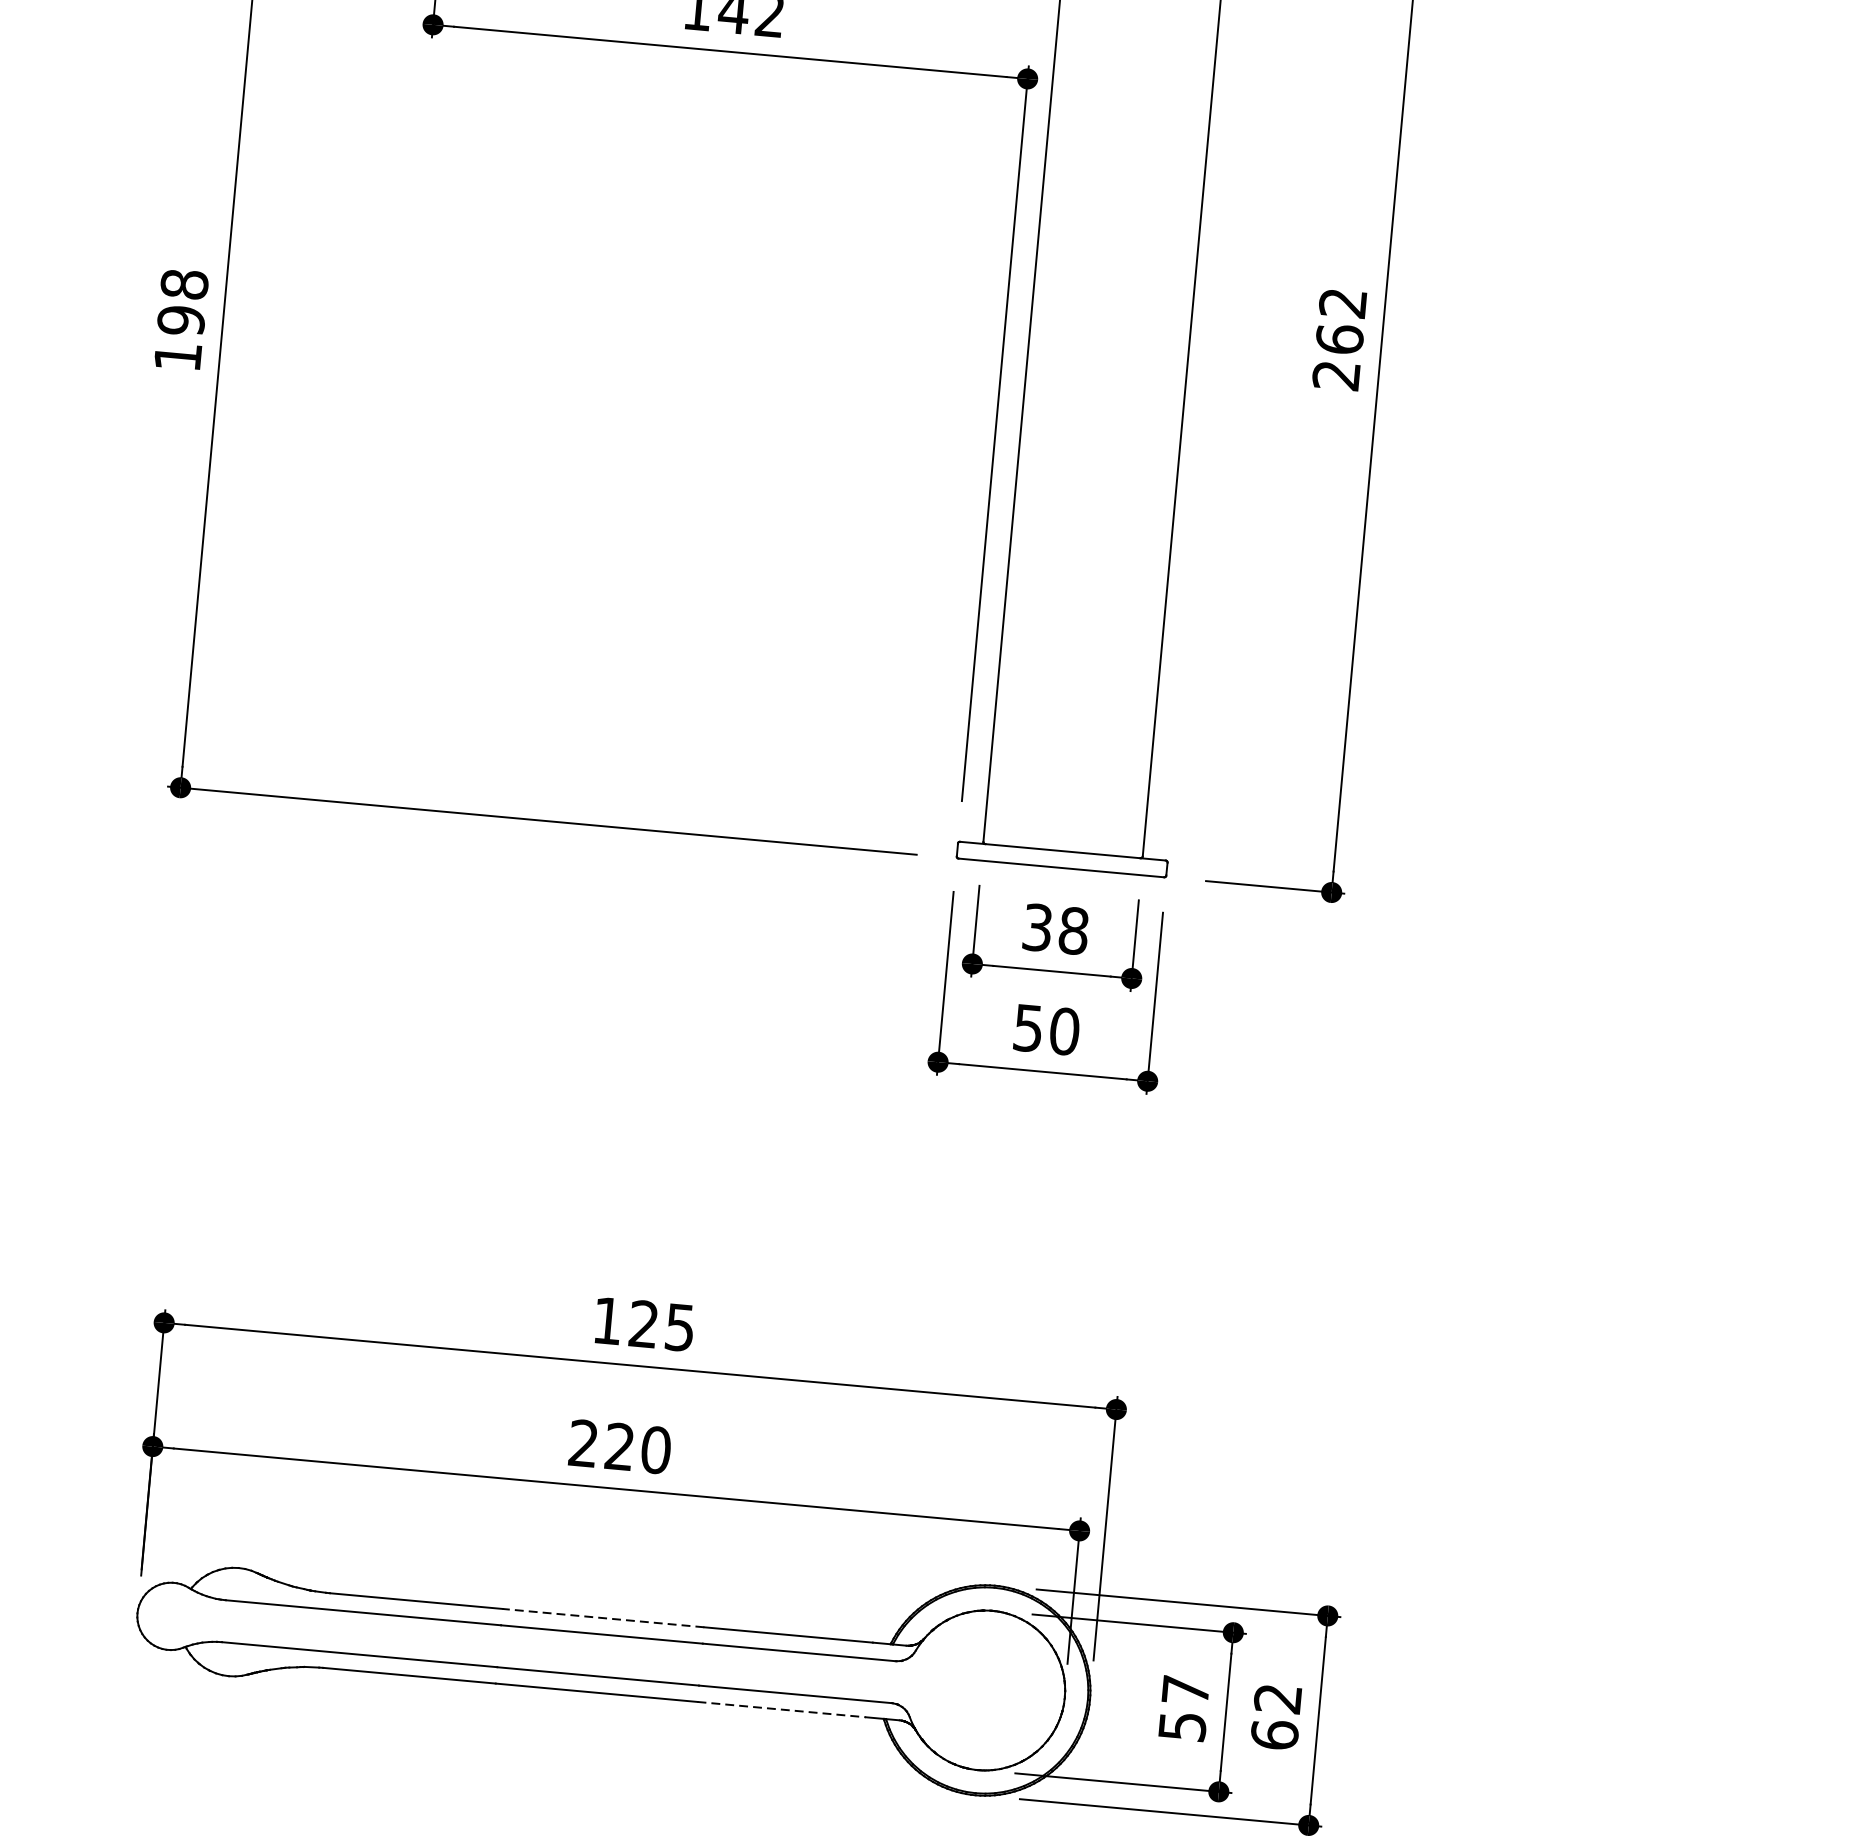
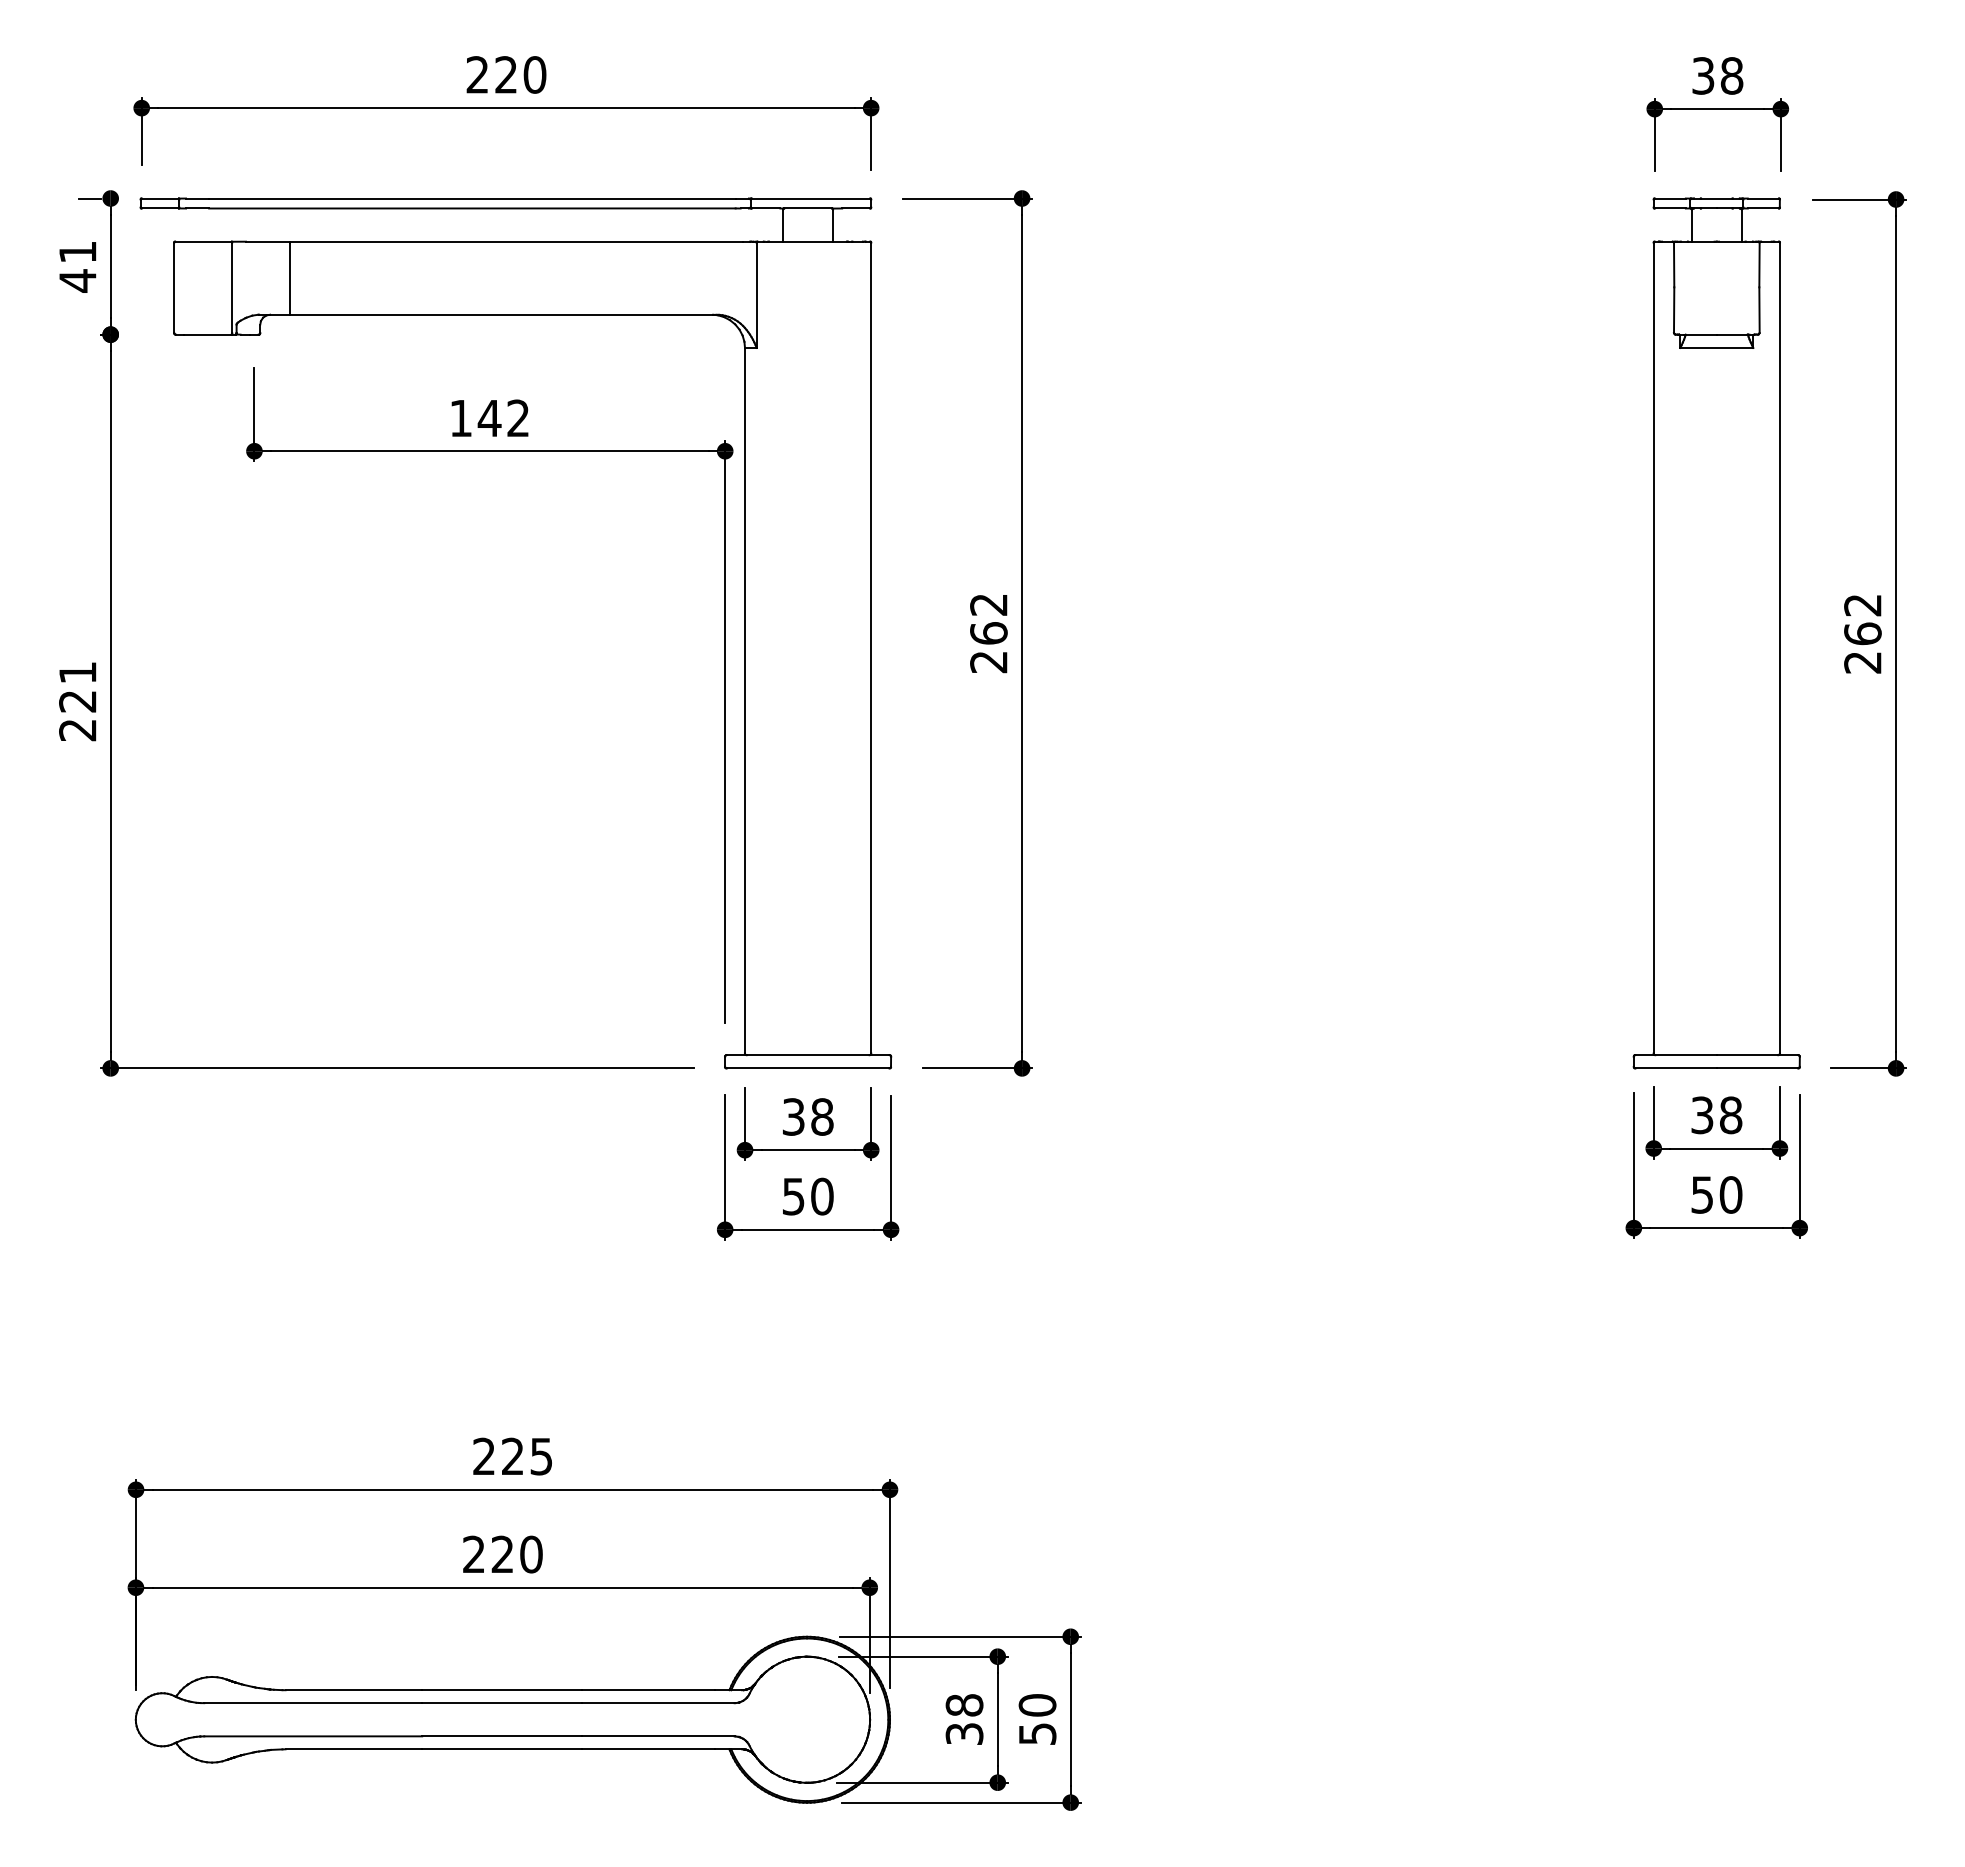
text: (180, 320) -> (77, 701), 198 -> 221
text: (606, 1319) -> (483, 1455), 125 -> 225
line: (603, 1618) -> (502, 1690), dashed -> solid
text: (1184, 1708) -> (964, 1719), 57 -> 38
line: (781, 1709) -> (648, 1749), dashed -> solid
text: (1276, 1716) -> (1037, 1719), 62 -> 50

